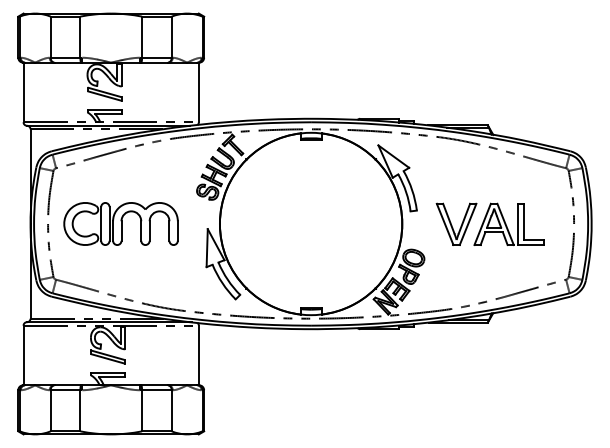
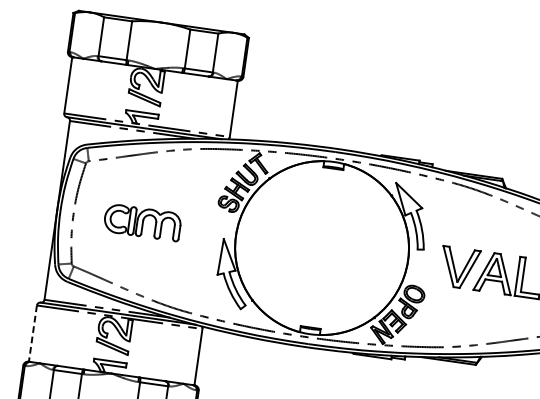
part: (120, 223) -> (142, 222), size x0.7
line: (23, 355) -> (32, 333), solid -> dashed

